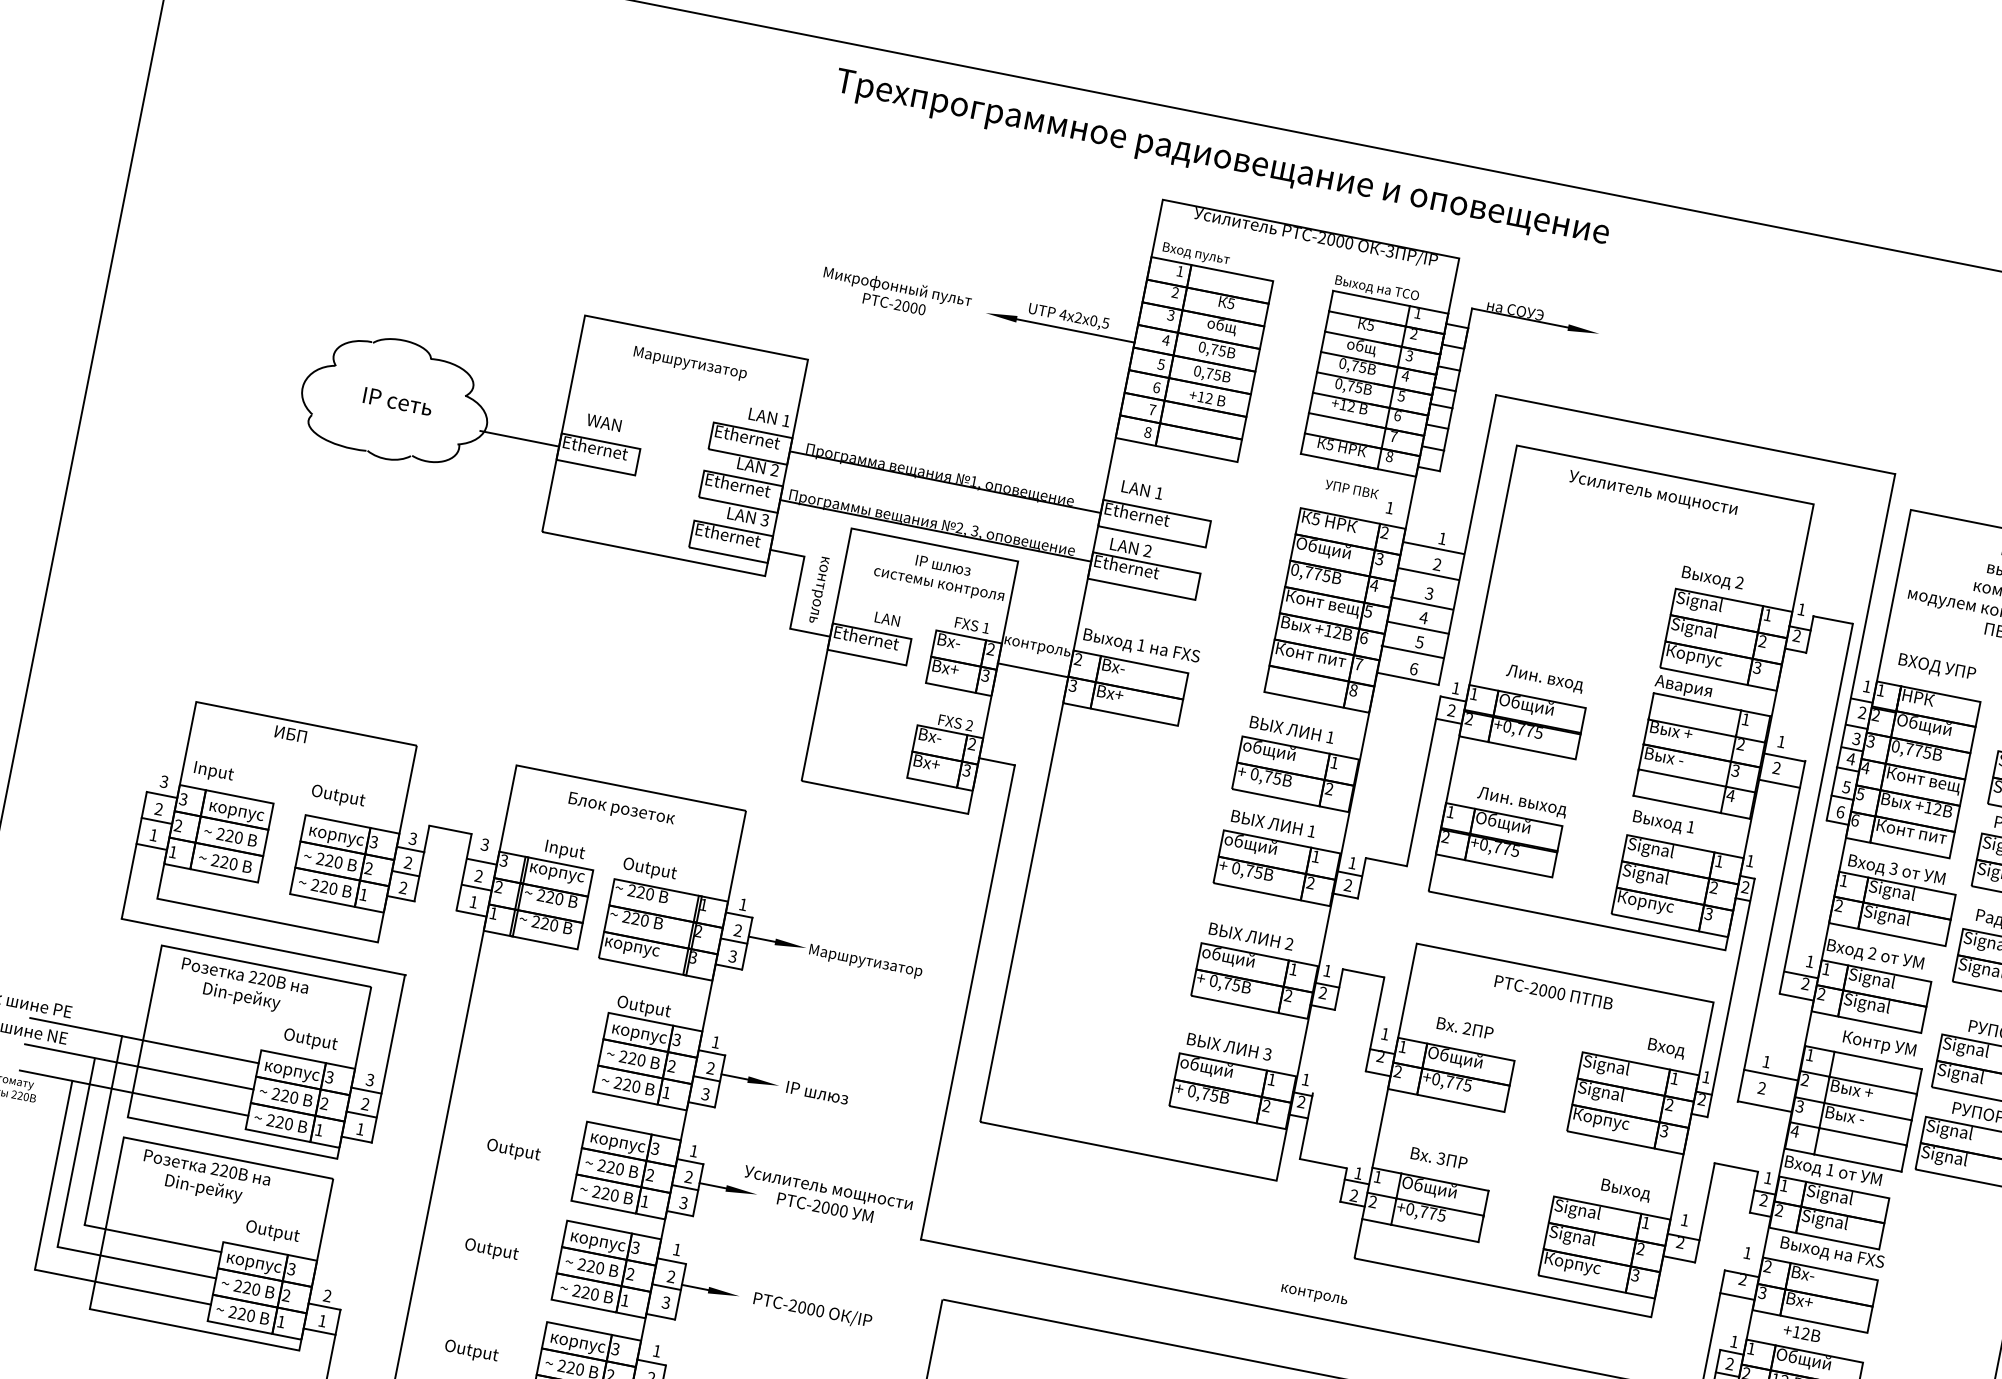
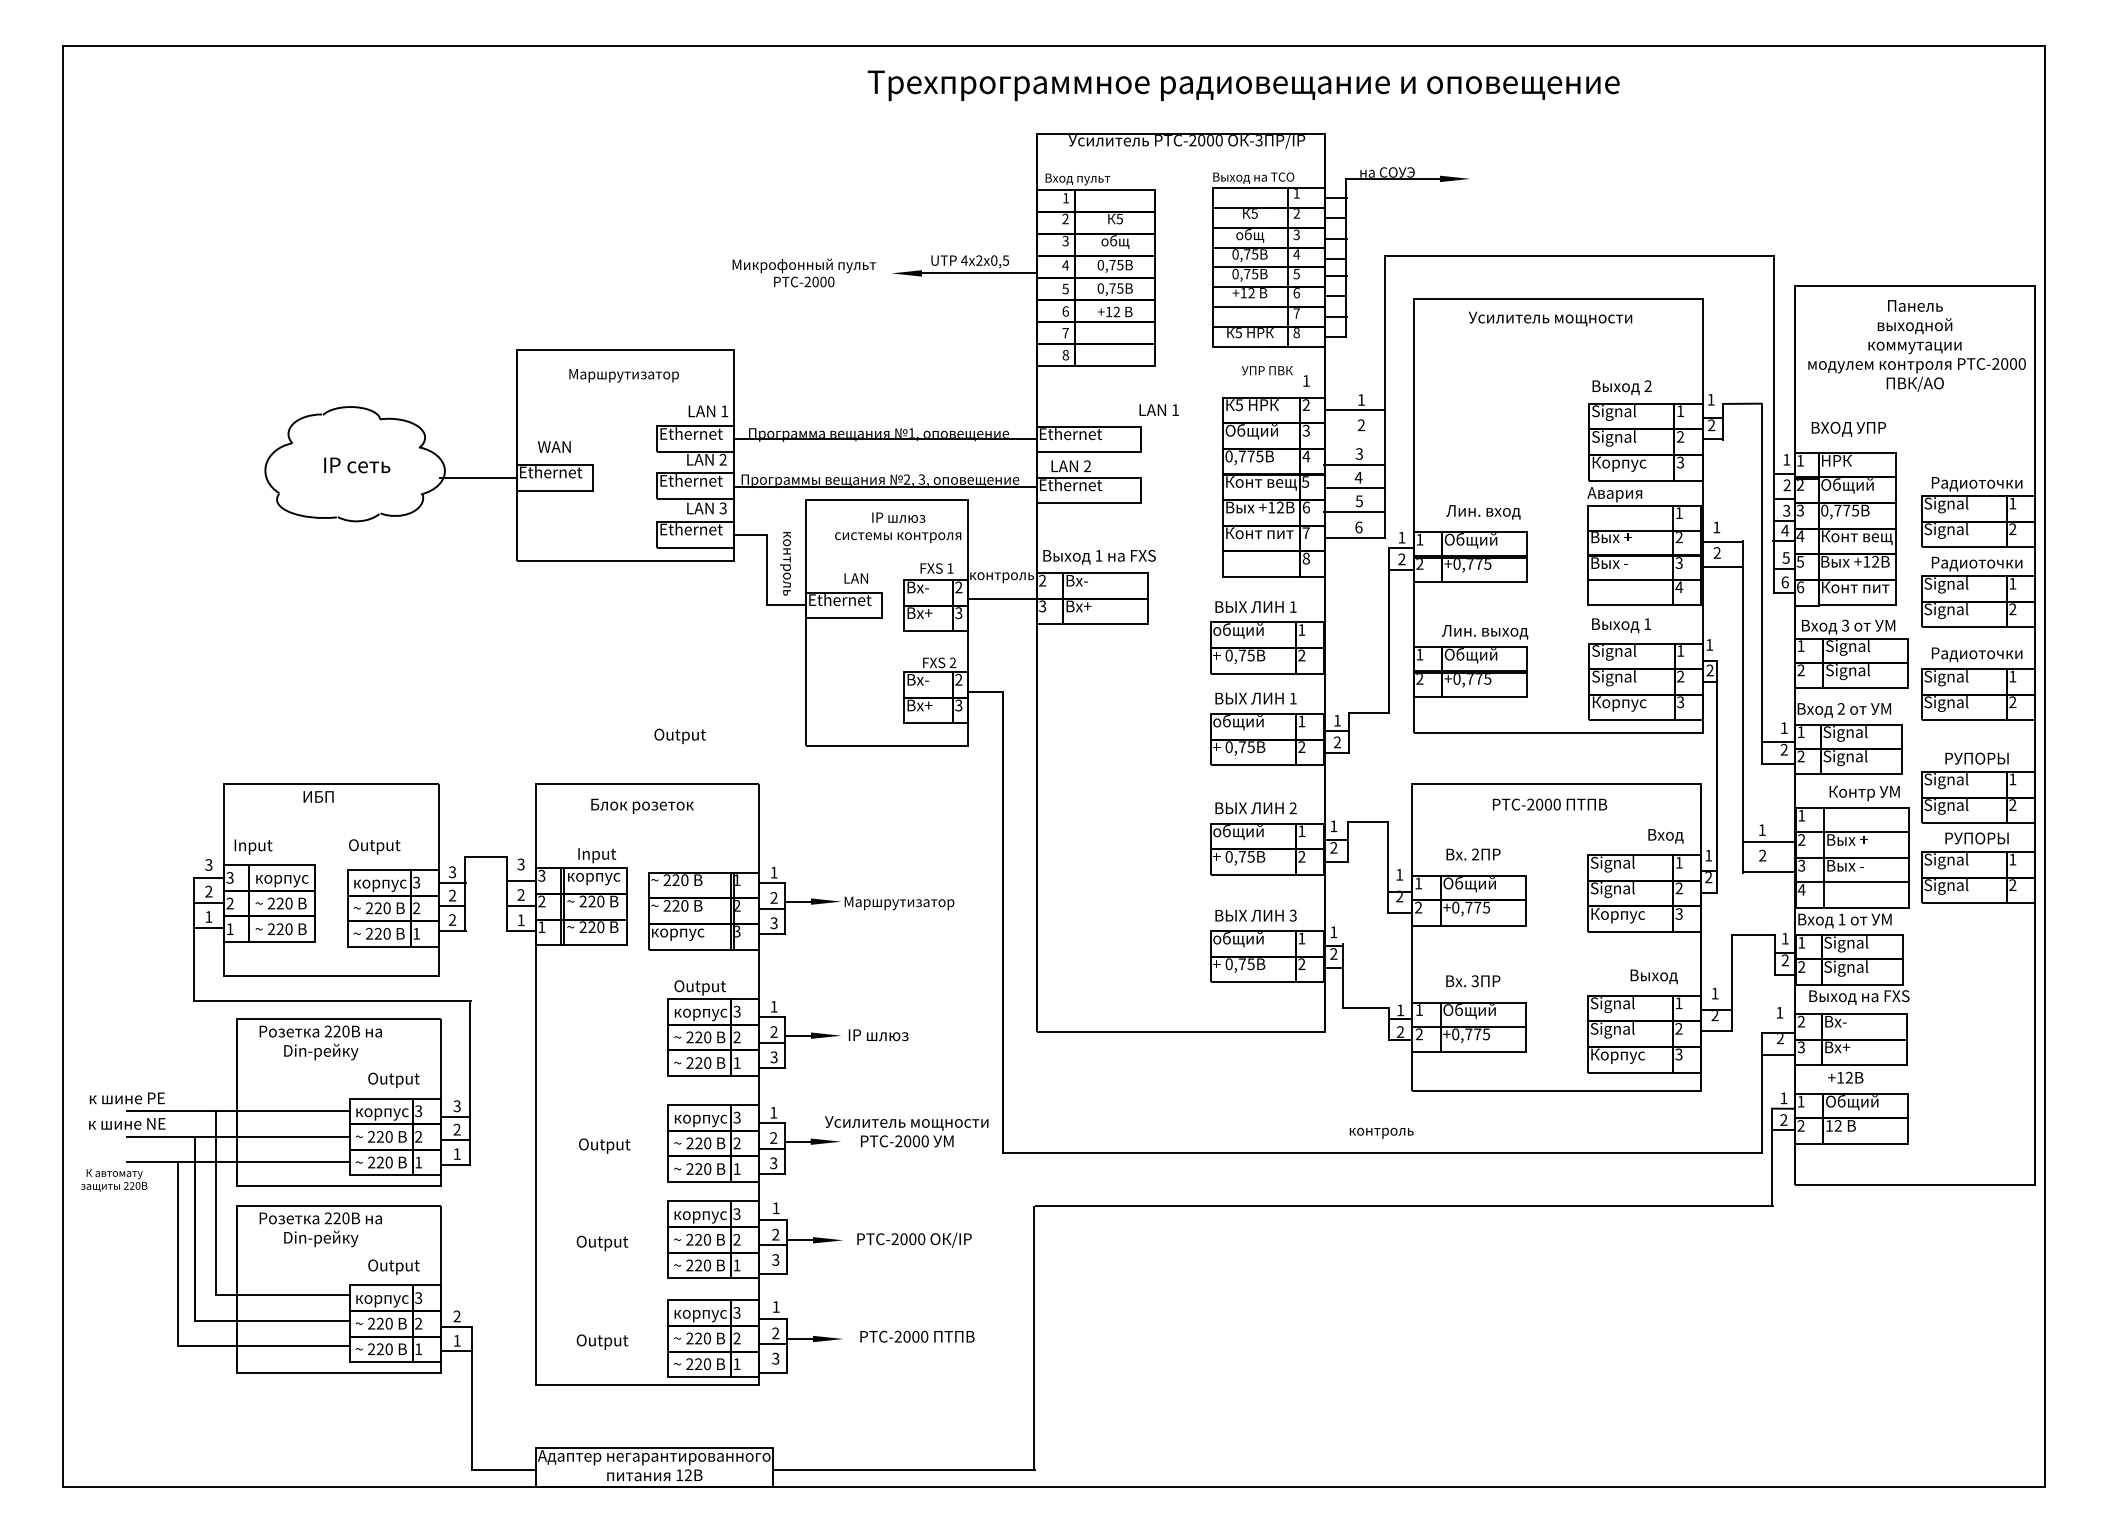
text: (1222, 159) -> (1243, 85), moved
text: (1141, 489) -> (1158, 409), moved
line: (1428, 573) -> (1354, 435), removed
text: (649, 868) -> (679, 735), moved

